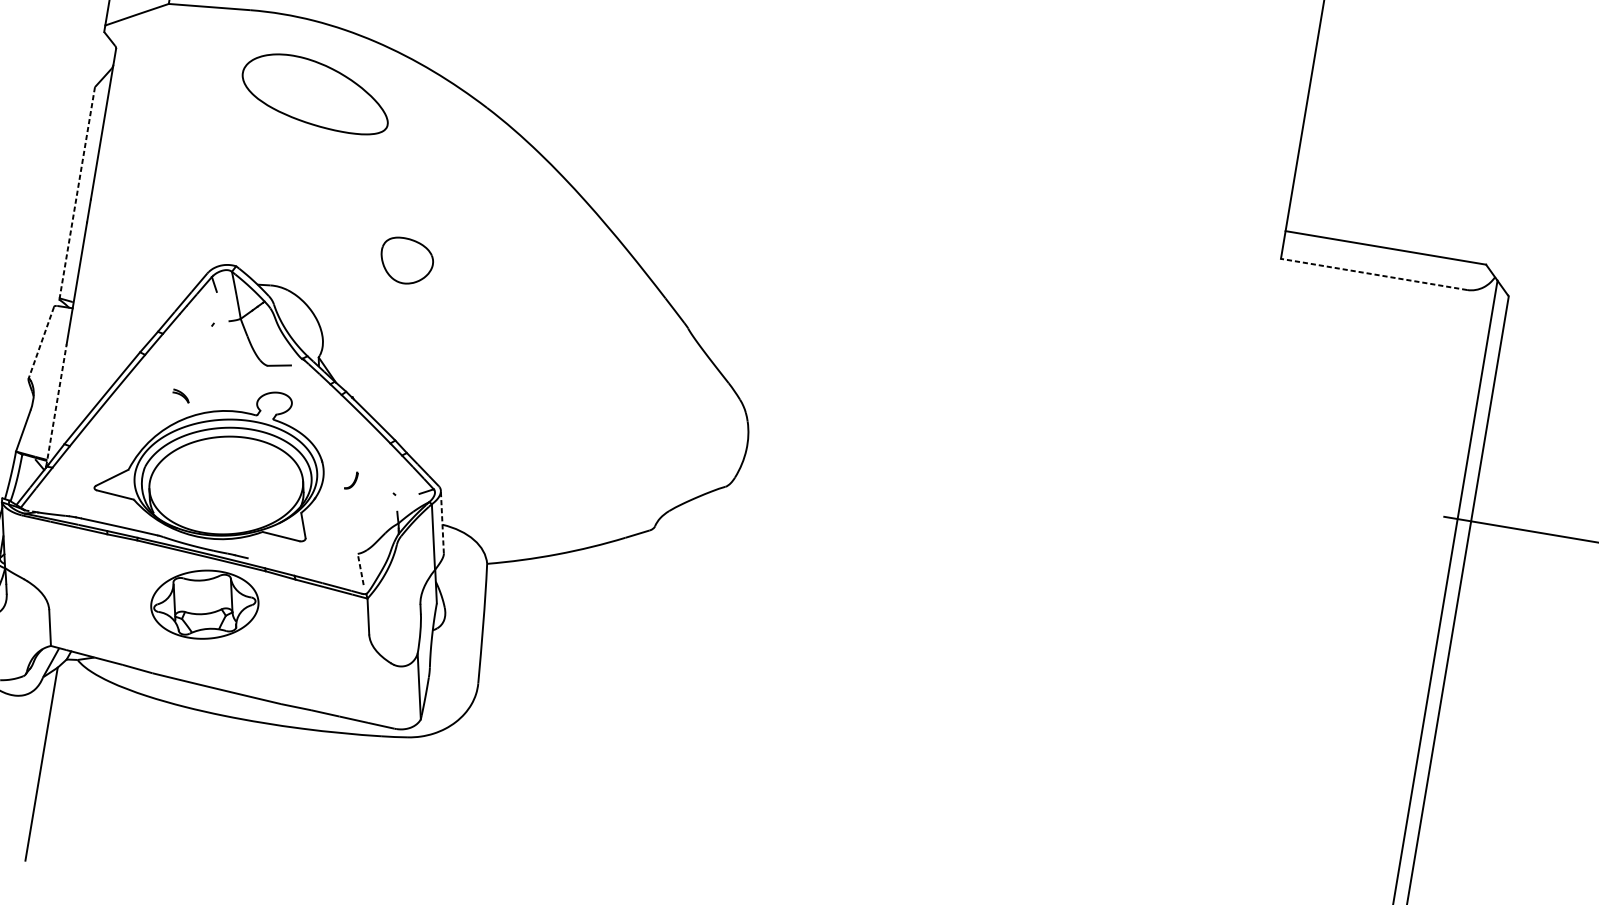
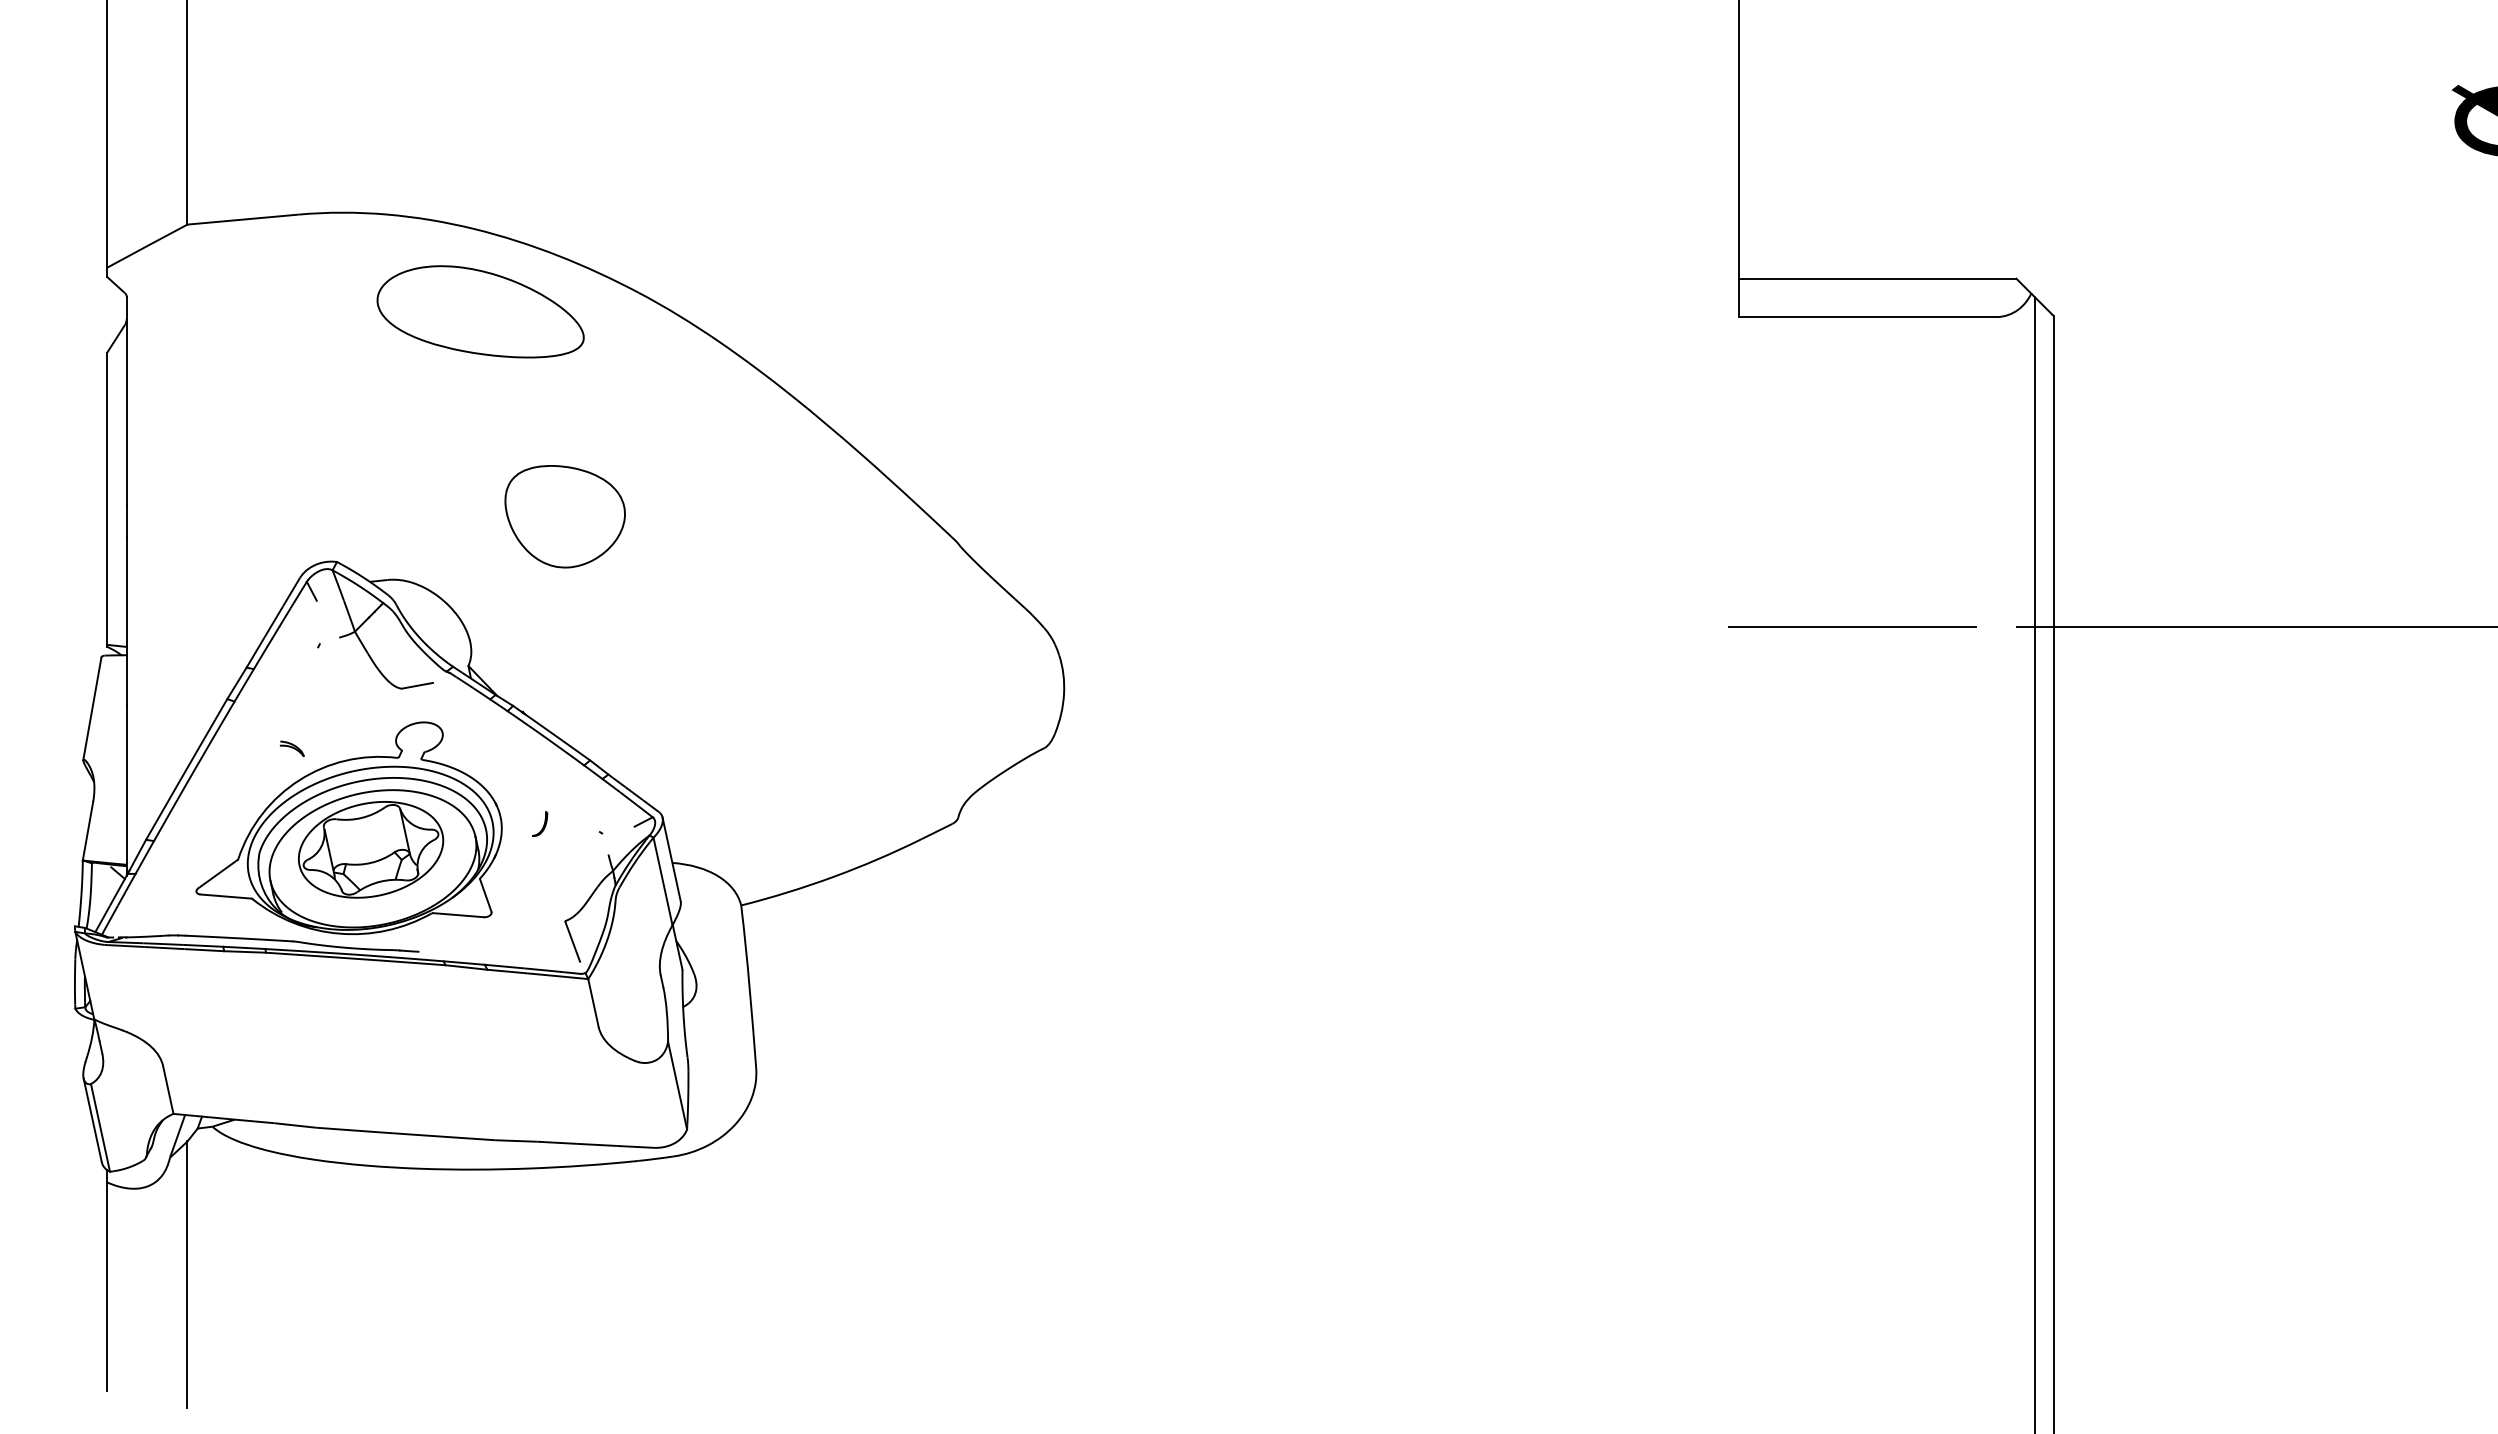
part: (316, 93) -> (480, 311), moved
line: (77, 192) -> (107, 498), dashed -> solid
part: (406, 260) -> (564, 516), size x1.67
line: (1374, 274) -> (1868, 317), dashed -> solid
line: (41, 342) -> (92, 708), dashed -> solid
line: (56, 405) -> (126, 789), dashed -> solid
line: (1325, 497) -> (1852, 627), added
line: (442, 522) -> (671, 859), dashed -> solid
line: (360, 569) -> (572, 941), dashed -> solid
part: (205, 604) -> (371, 849), moved

